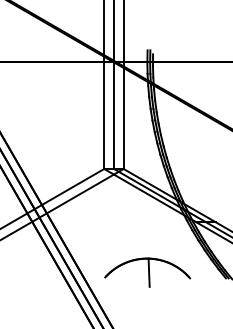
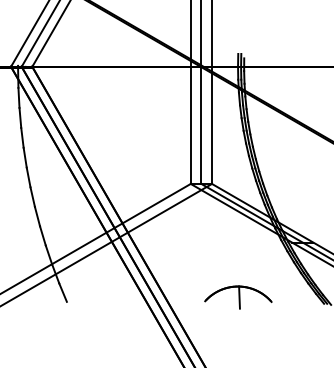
part: (147, 272) -> (238, 297), size x0.71

